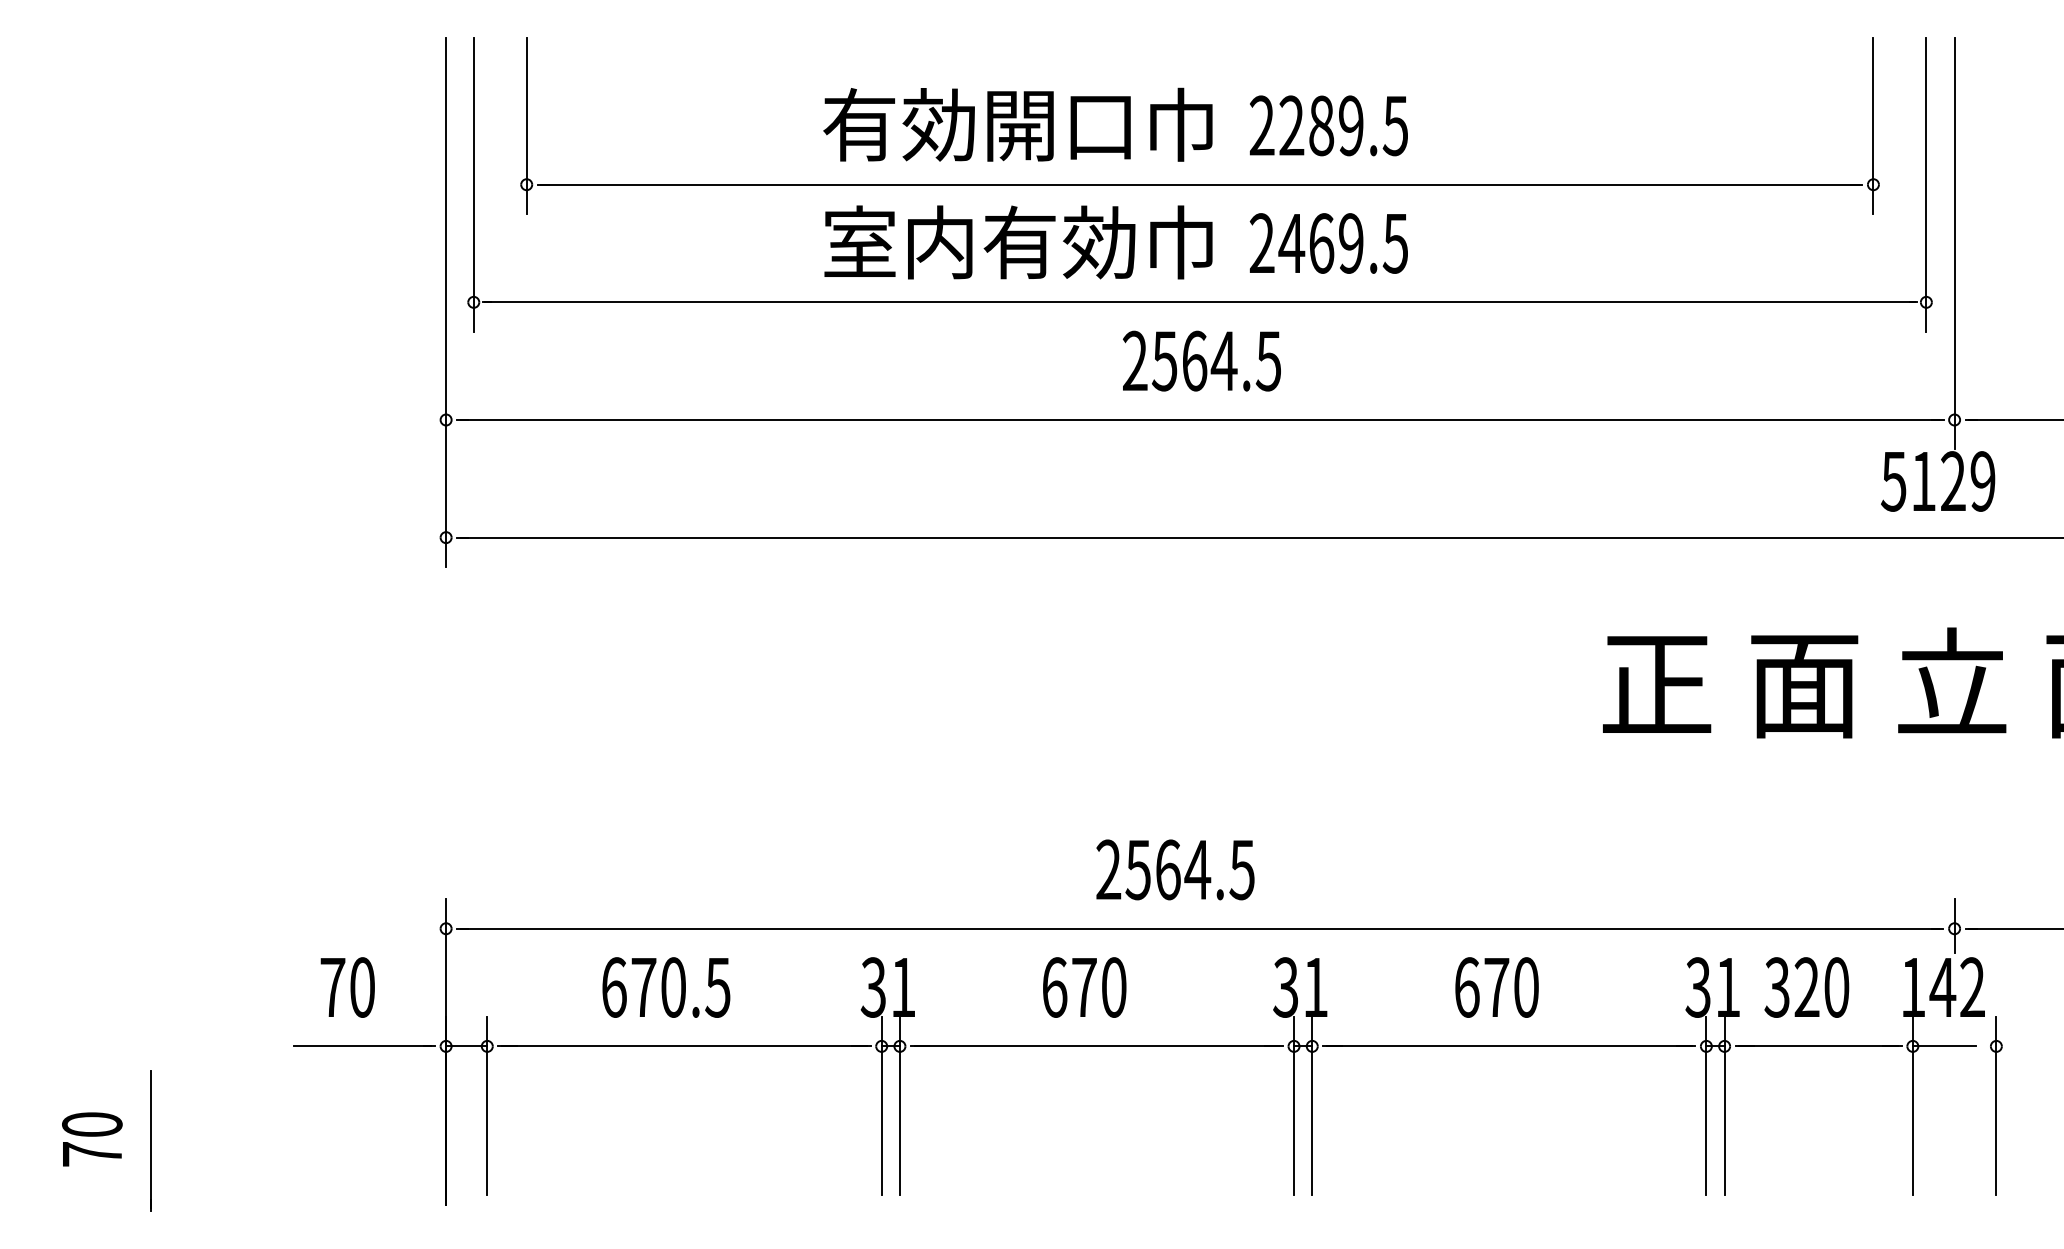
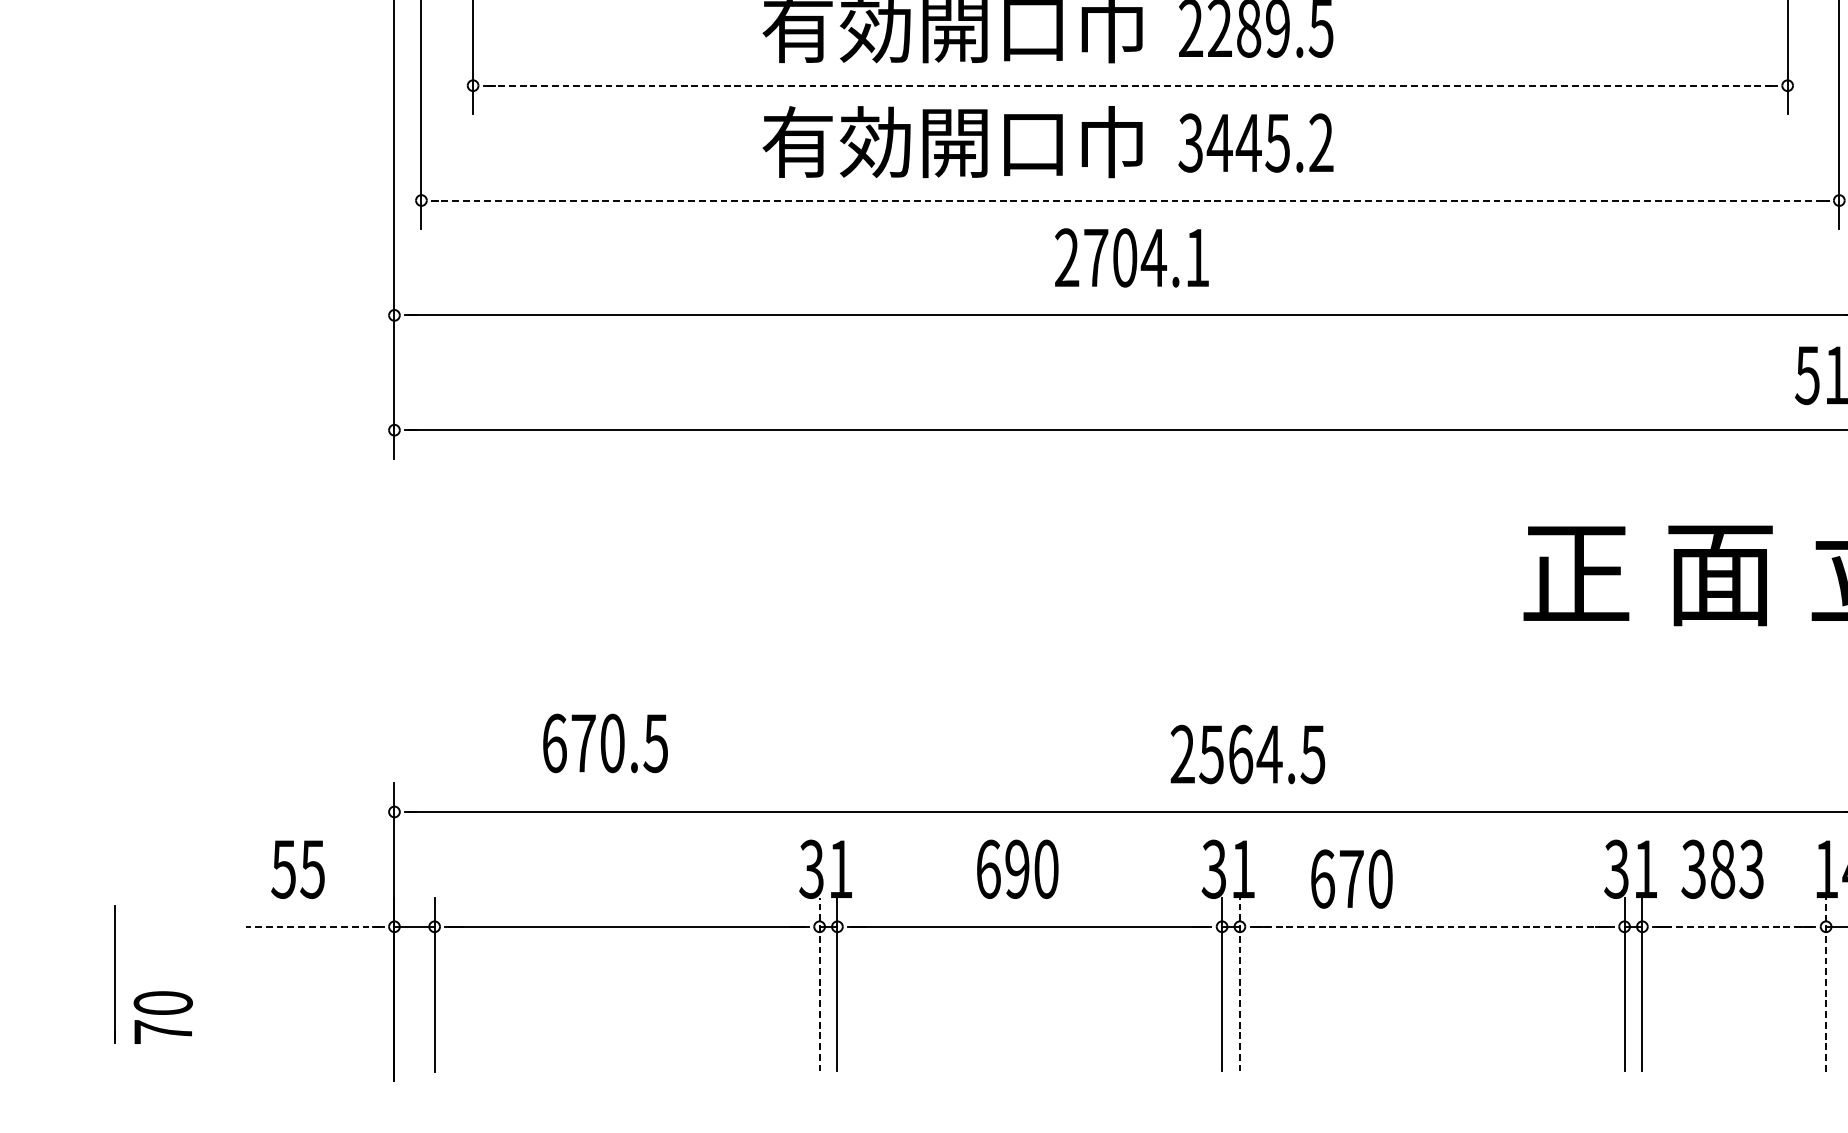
line: (1200, 184) -> (1130, 85), solid -> dashed
text: (979, 242) -> (915, 142), 室内有効巾 -> 有効開口巾
text: (1328, 243) -> (1255, 143), 2469.5 -> 3445.2
line: (1200, 302) -> (1130, 200), solid -> dashed
text: (1215, 360) -> (1145, 257), 2564.5 -> 2704.1
text: (1175, 869) -> (1247, 754), moved
text: (346, 987) -> (297, 869), 70 -> 55
text: (666, 987) -> (605, 743), moved
text: (1084, 987) -> (1017, 869), 670 -> 690
text: (1496, 987) -> (1351, 879), moved
text: (1821, 987) -> (1736, 869), 320 -> 383
line: (362, 1046) -> (312, 926), solid -> dashed
line: (1509, 1046) -> (1432, 926), solid -> dashed
line: (1818, 1046) -> (1734, 926), solid -> dashed
line: (881, 1105) -> (819, 984), solid -> dashed
line: (1312, 1105) -> (1240, 984), solid -> dashed
line: (1912, 1105) -> (1825, 984), solid -> dashed
text: (92, 1139) -> (163, 1017), moved
line: (150, 1140) -> (114, 973), moved

